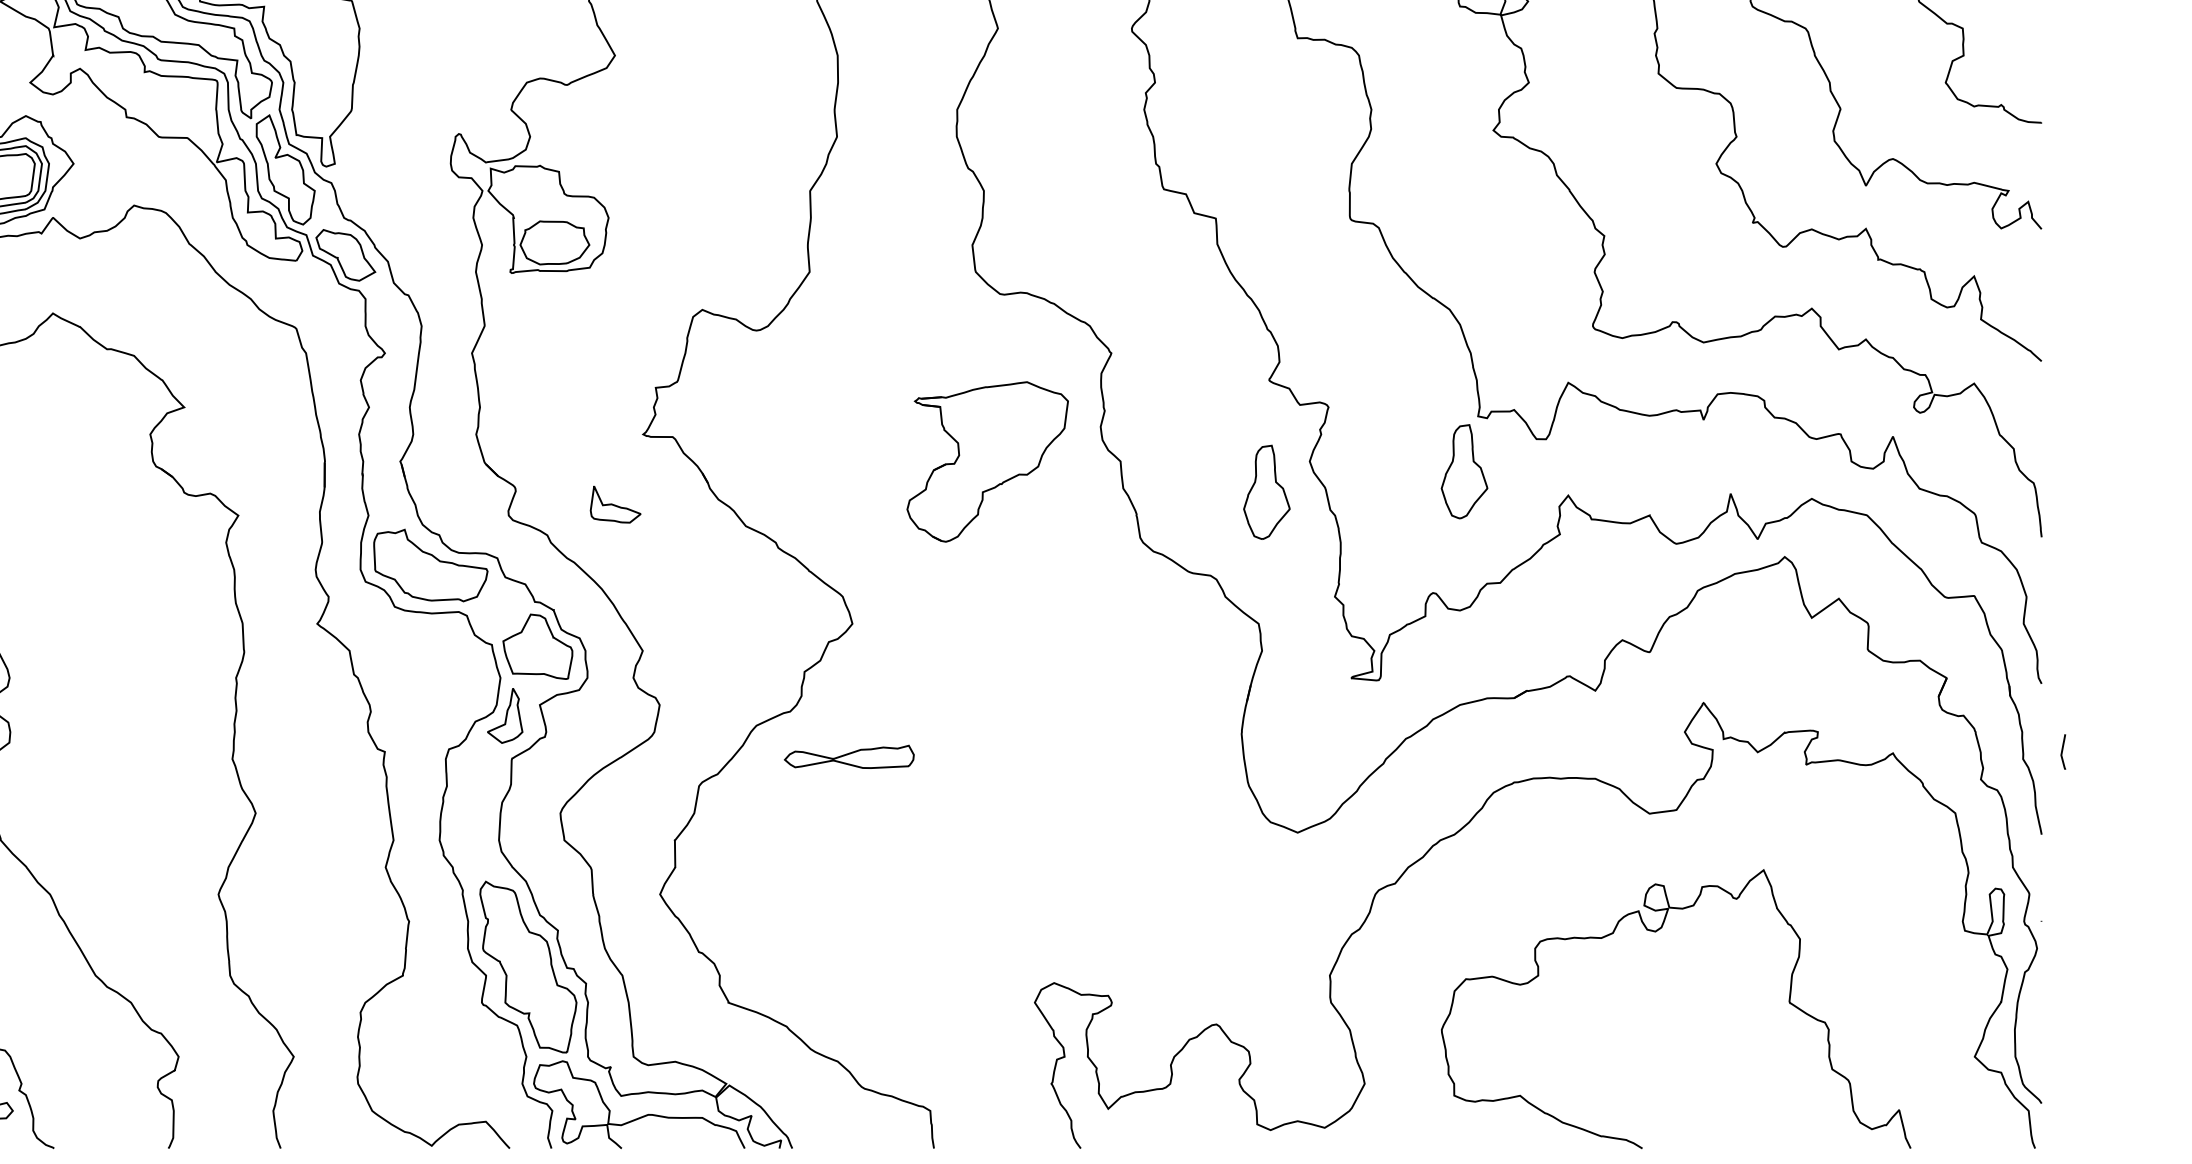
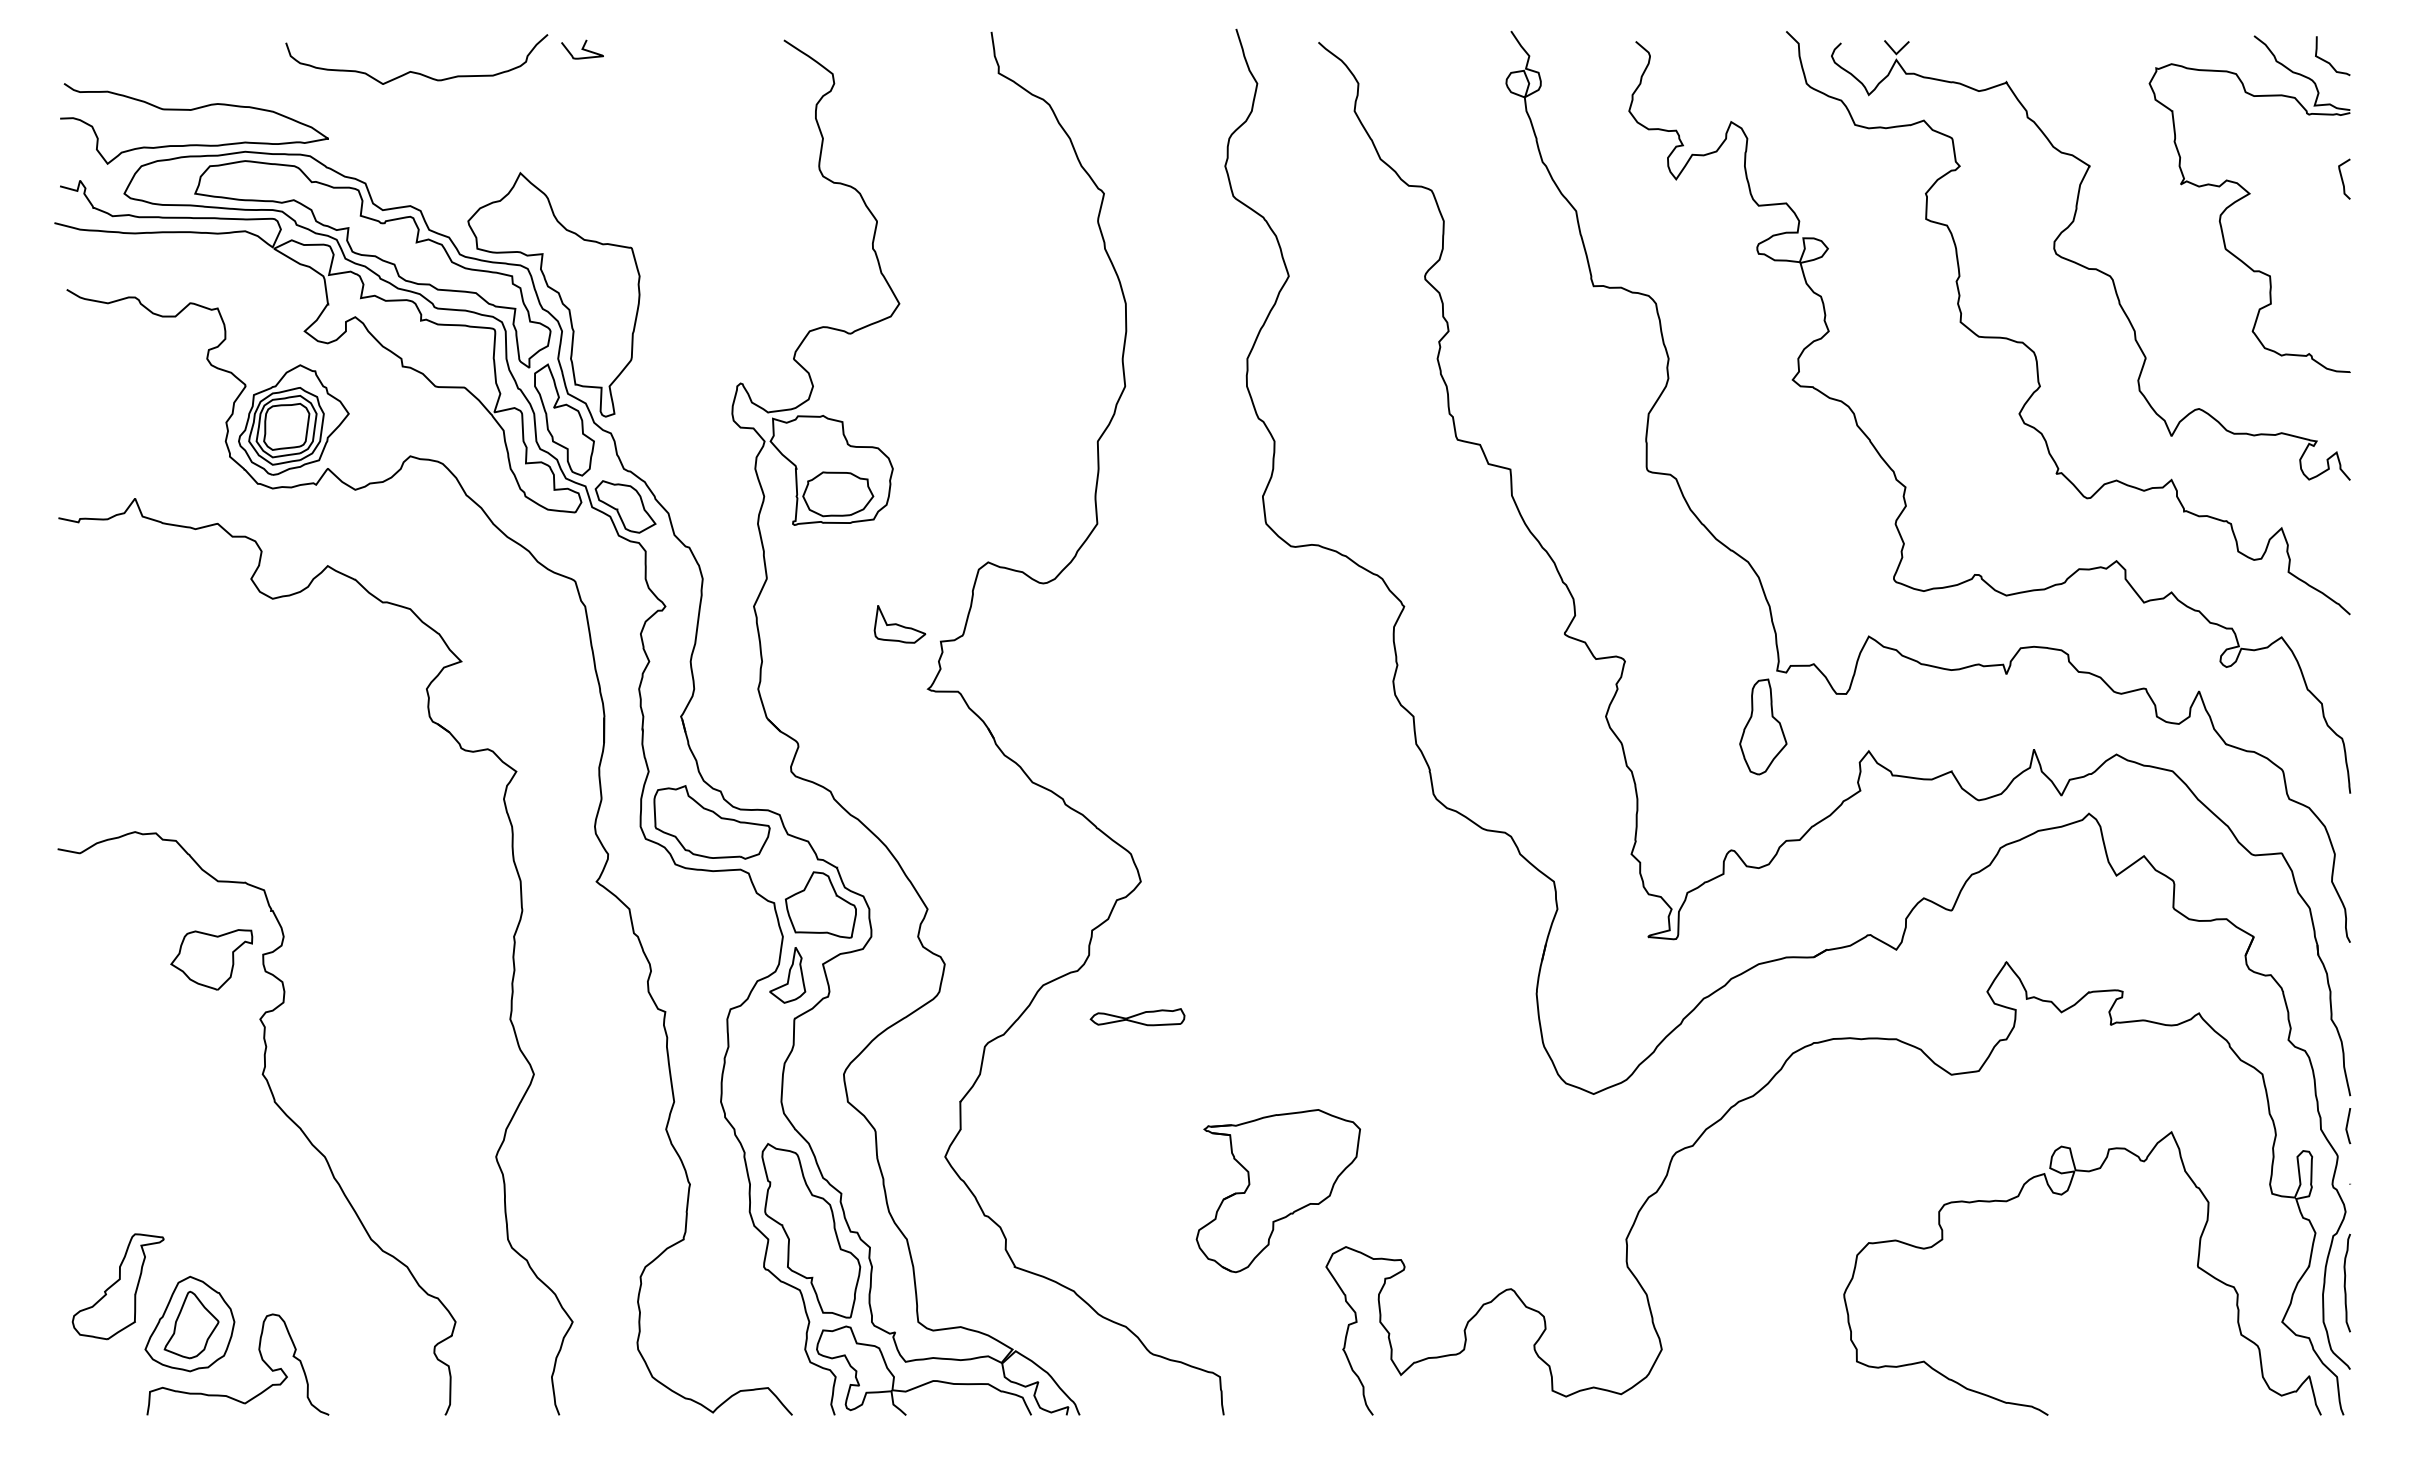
part: (986, 462) -> (1277, 1191), moved
part: (1267, 491) -> (1562, 747), removed
part: (615, 504) -> (899, 624), moved
curve: (2062, 752) -> (2347, 1126), moved
part: (849, 757) -> (1137, 1017), size x0.71
curve: (1656, 932) -> (2062, 1195), moved
curve: (2036, 1017) -> (2345, 1282), added

